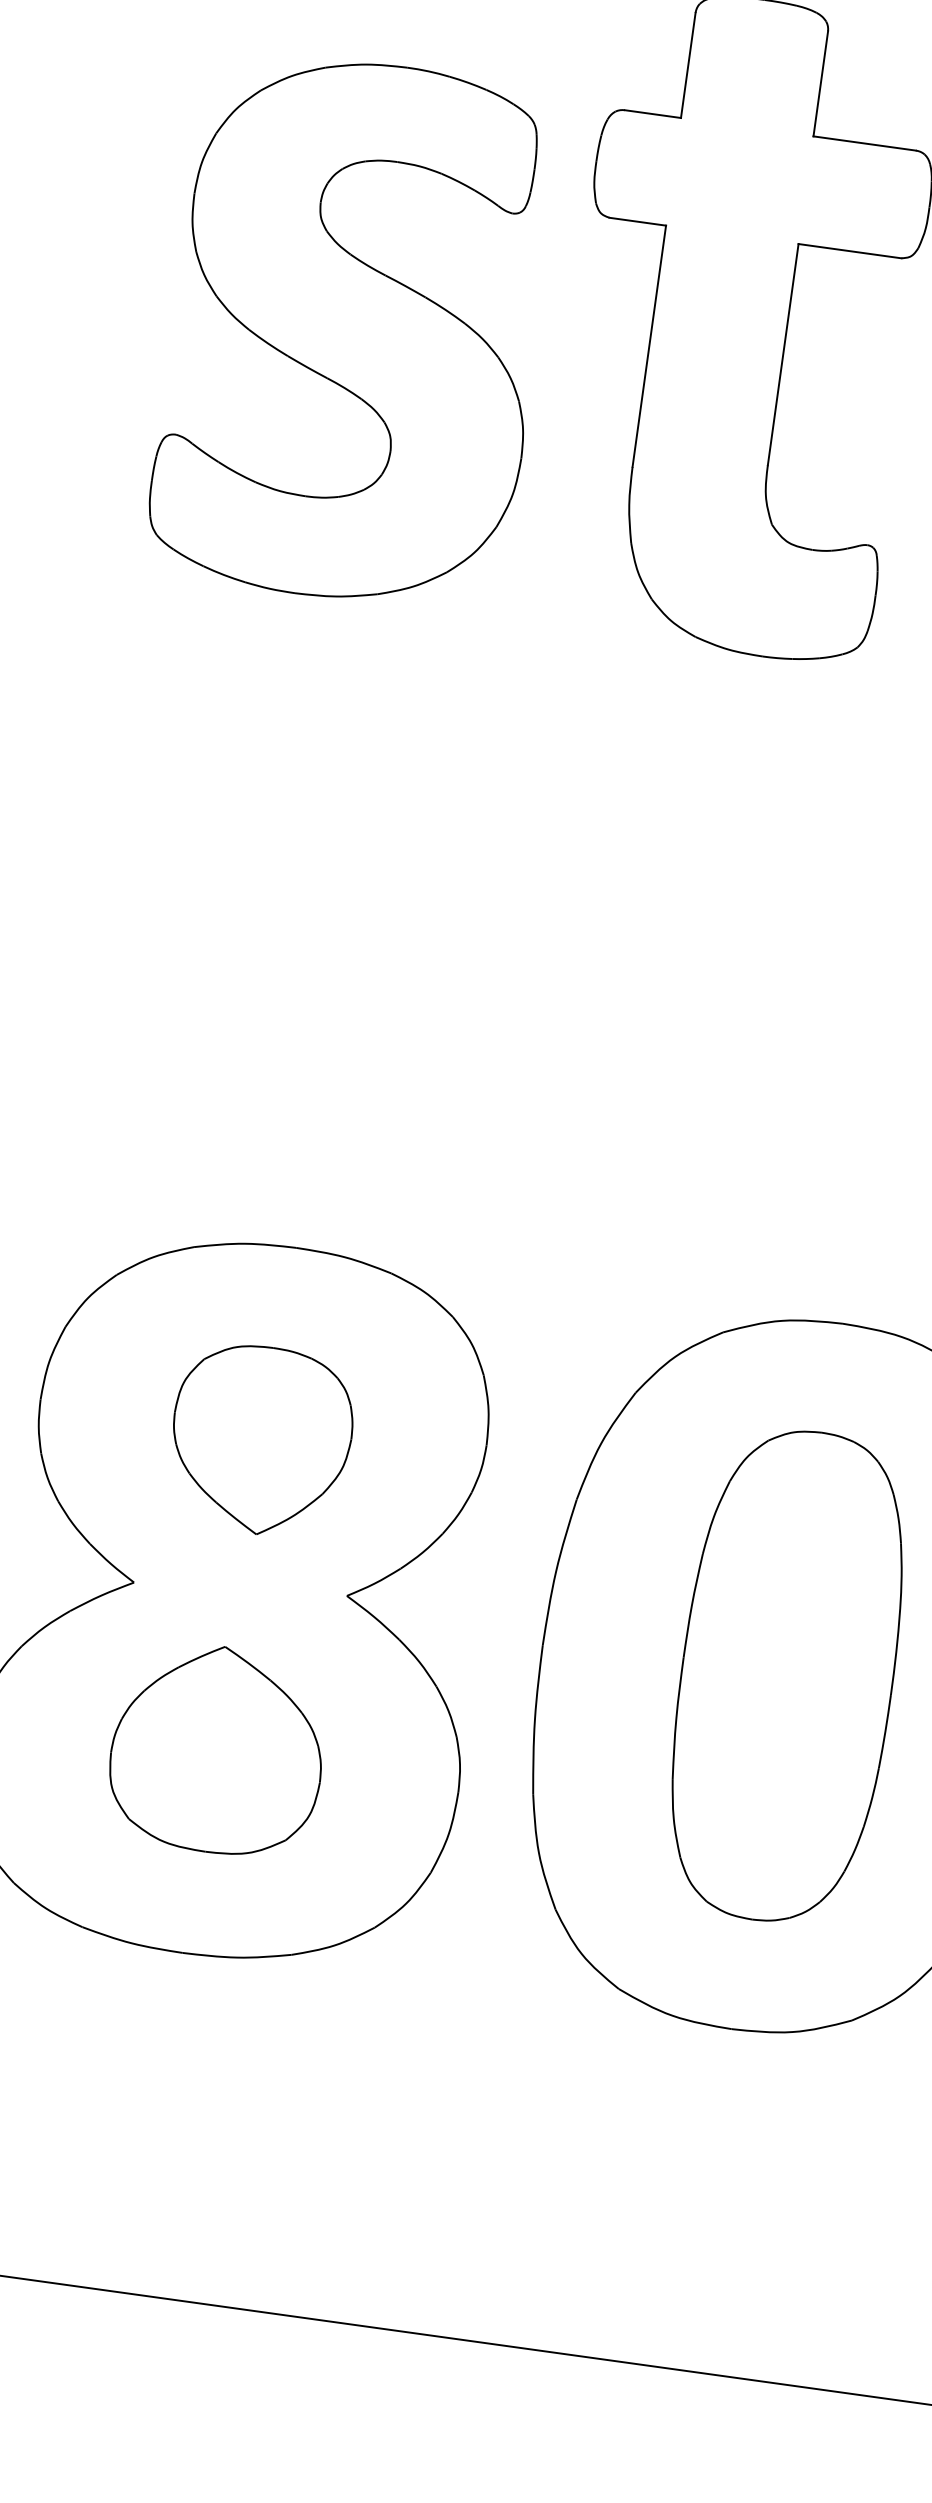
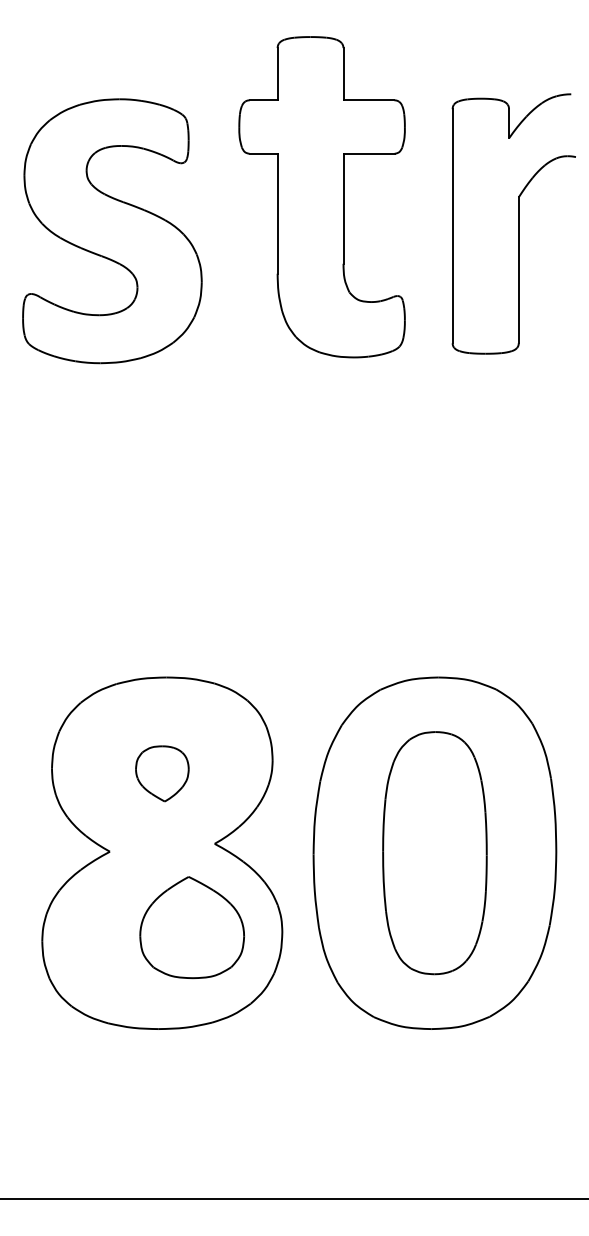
part: (355, 331) -> (112, 231), moved
part: (261, 1439) -> (162, 773), size x0.6
part: (216, 1749) -> (191, 927), moved

